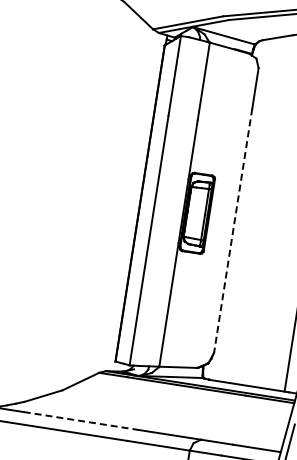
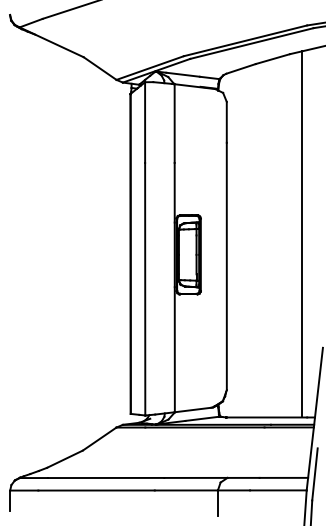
line: (232, 230) -> (226, 266), dashed -> solid
line: (81, 420) -> (106, 477), dashed -> solid

